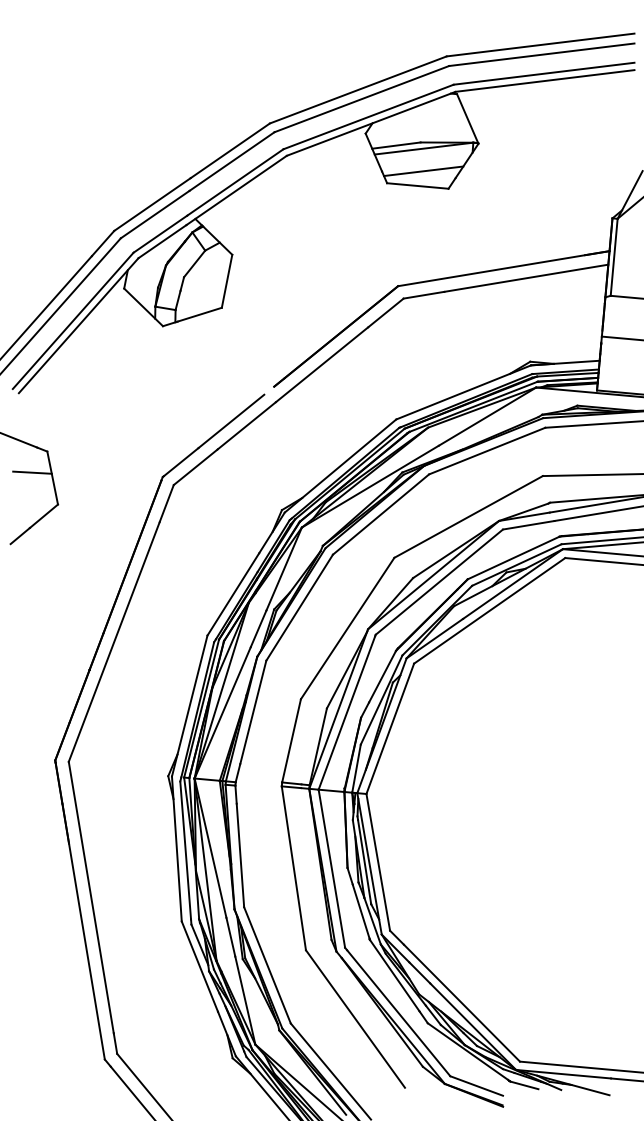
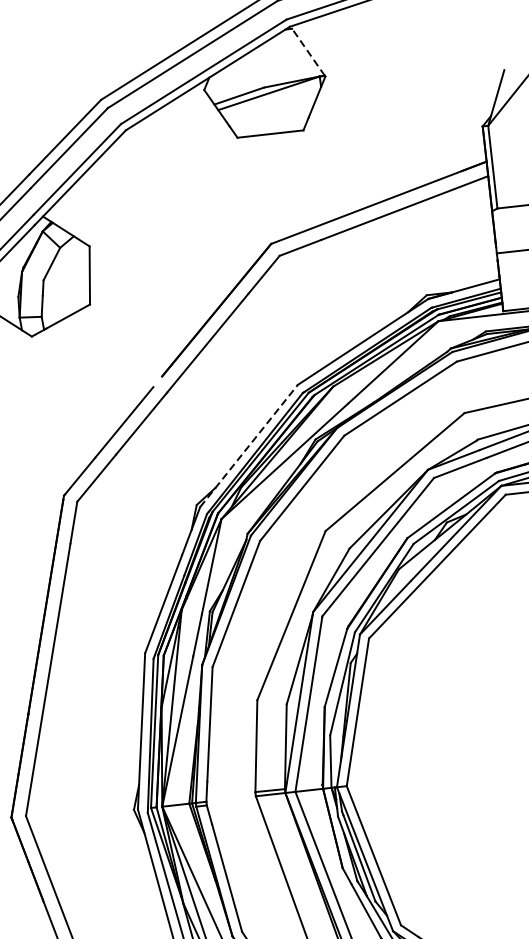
line: (467, 118) -> (308, 52), solid -> dashed
line: (423, 171) -> (273, 117), removed
line: (340, 466) -> (249, 446), solid -> dashed

